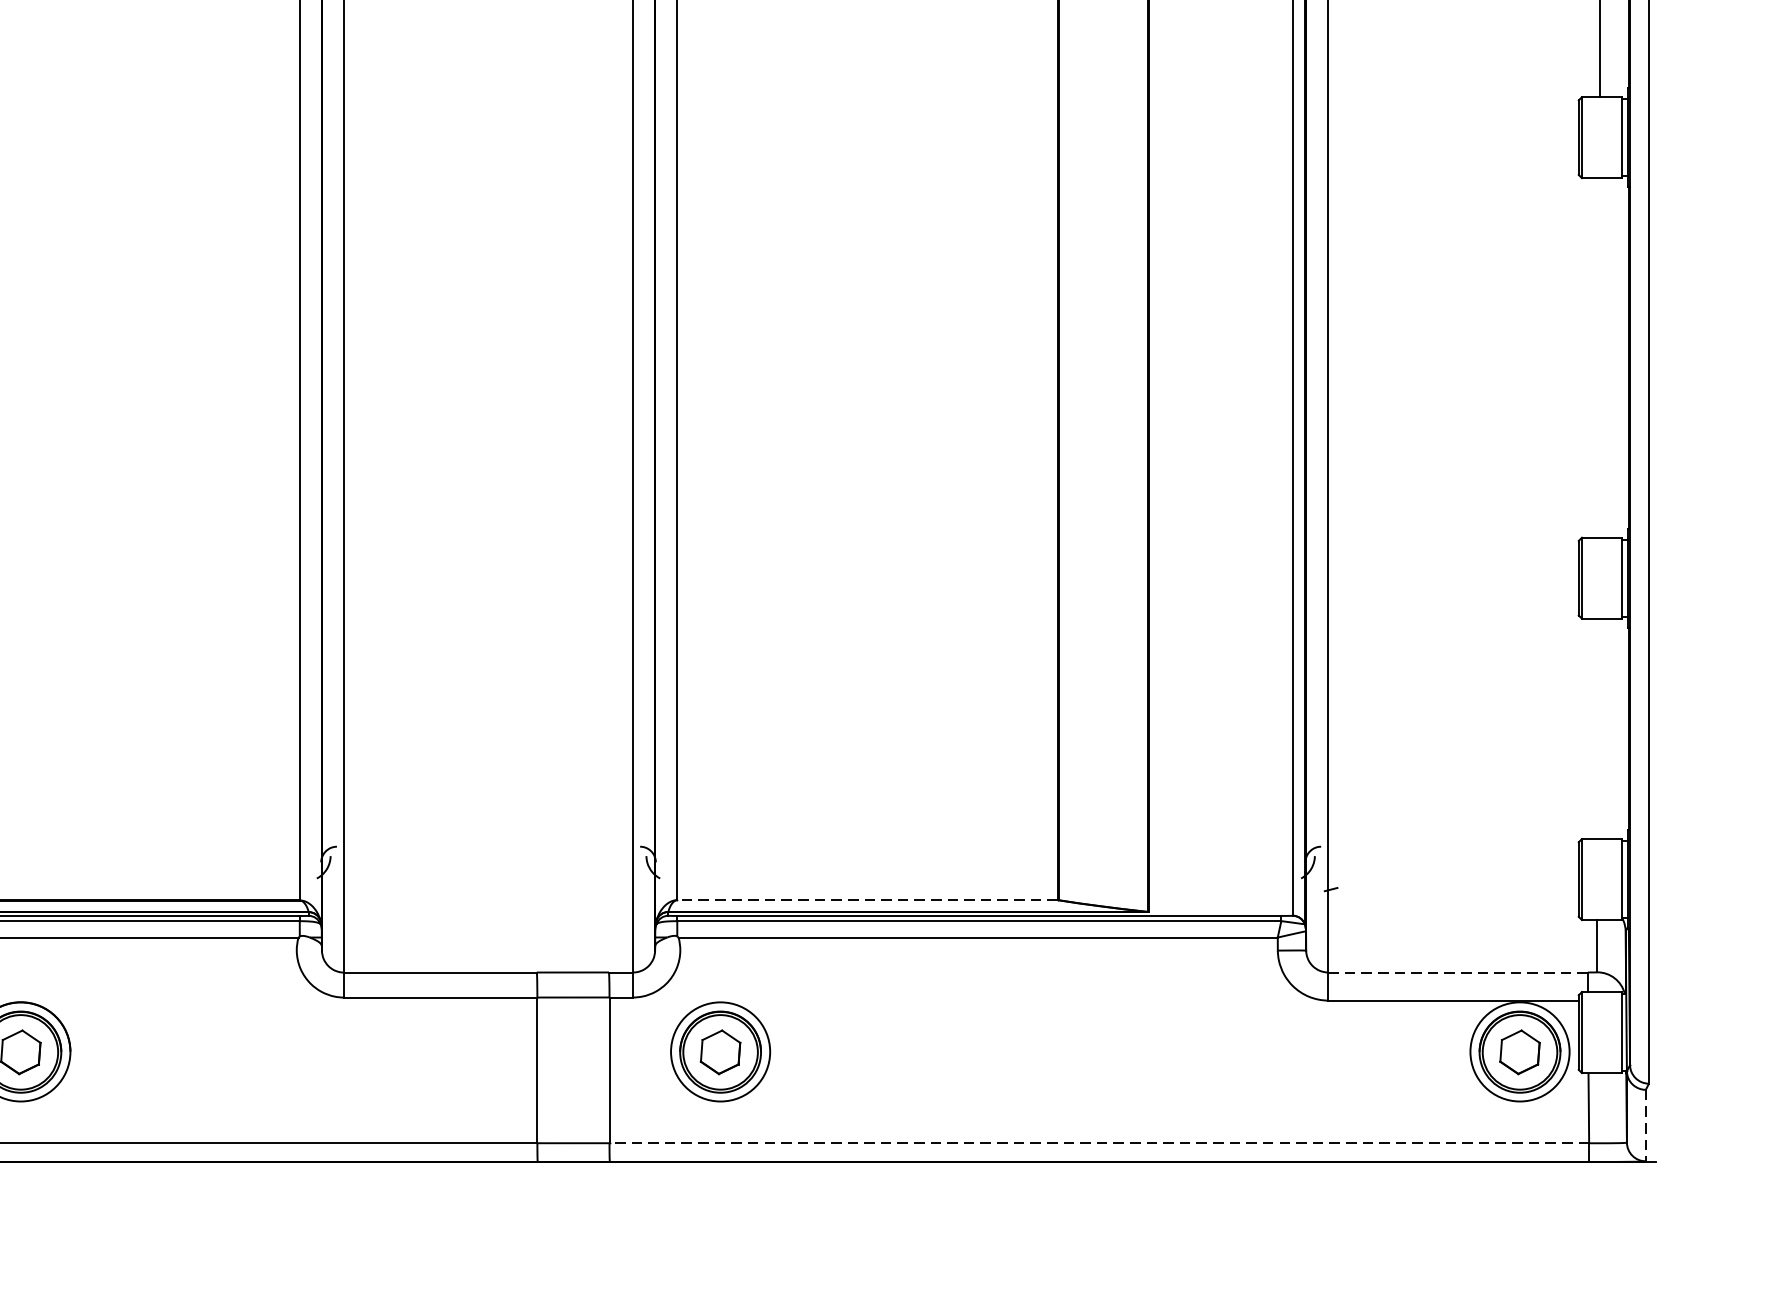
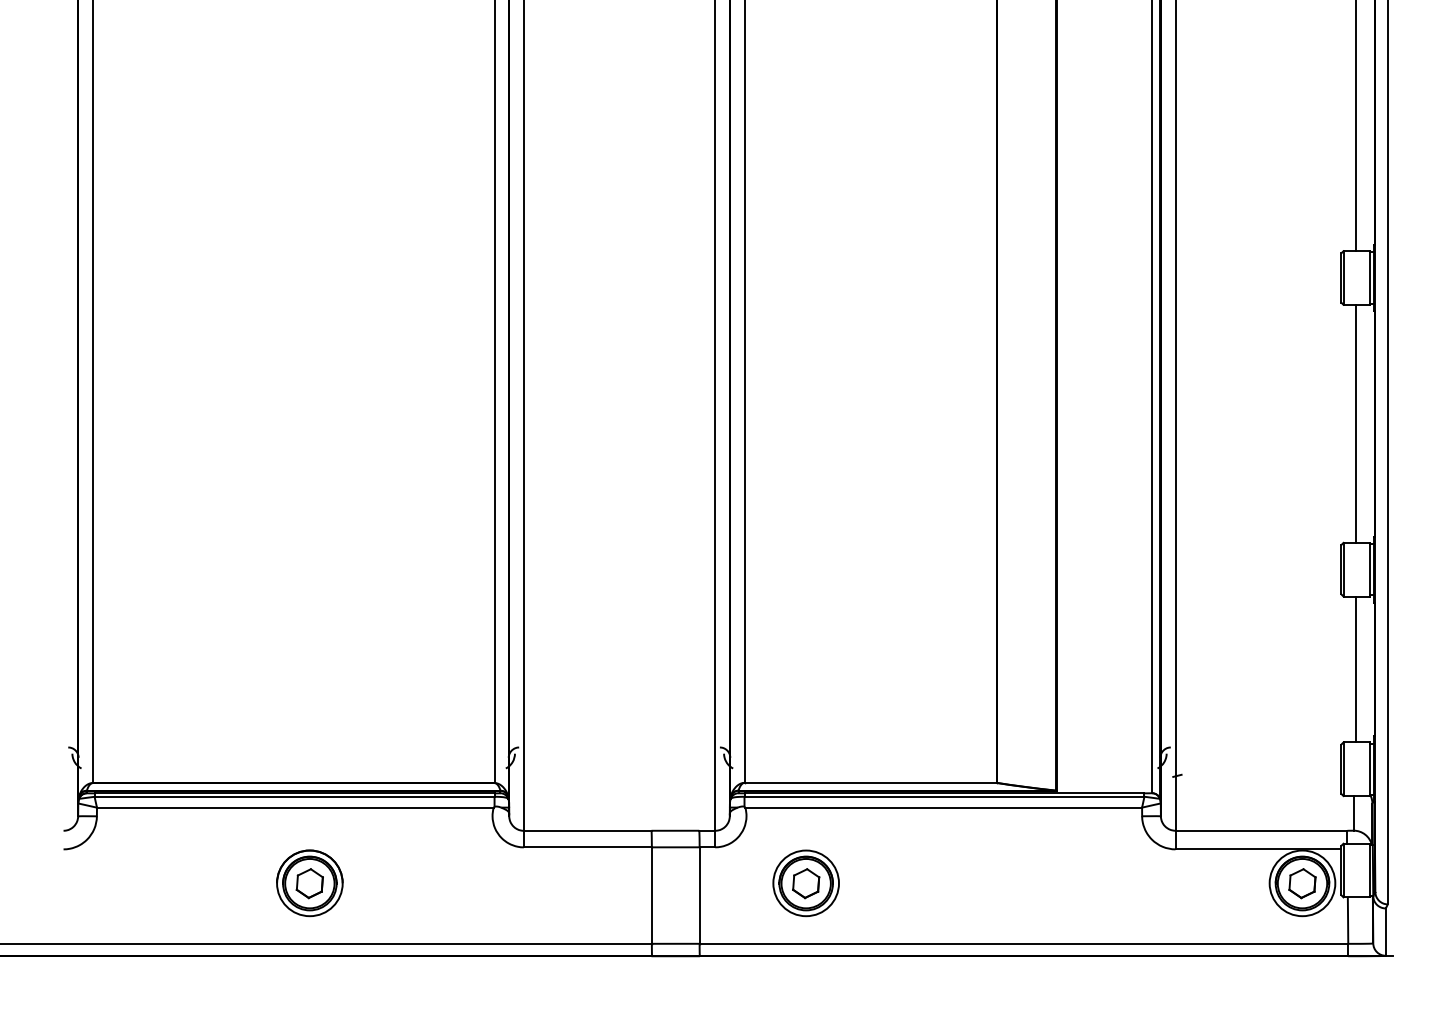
line: (1600, 357) -> (1355, 423), added
line: (1600, 728) -> (1355, 669), added
line: (867, 899) -> (870, 782), dashed -> solid
line: (1458, 972) -> (1261, 830), dashed -> solid
part: (719, 1052) -> (805, 883), moved
line: (1645, 1126) -> (1385, 932), dashed -> solid
line: (1098, 1142) -> (1023, 943), dashed -> solid

